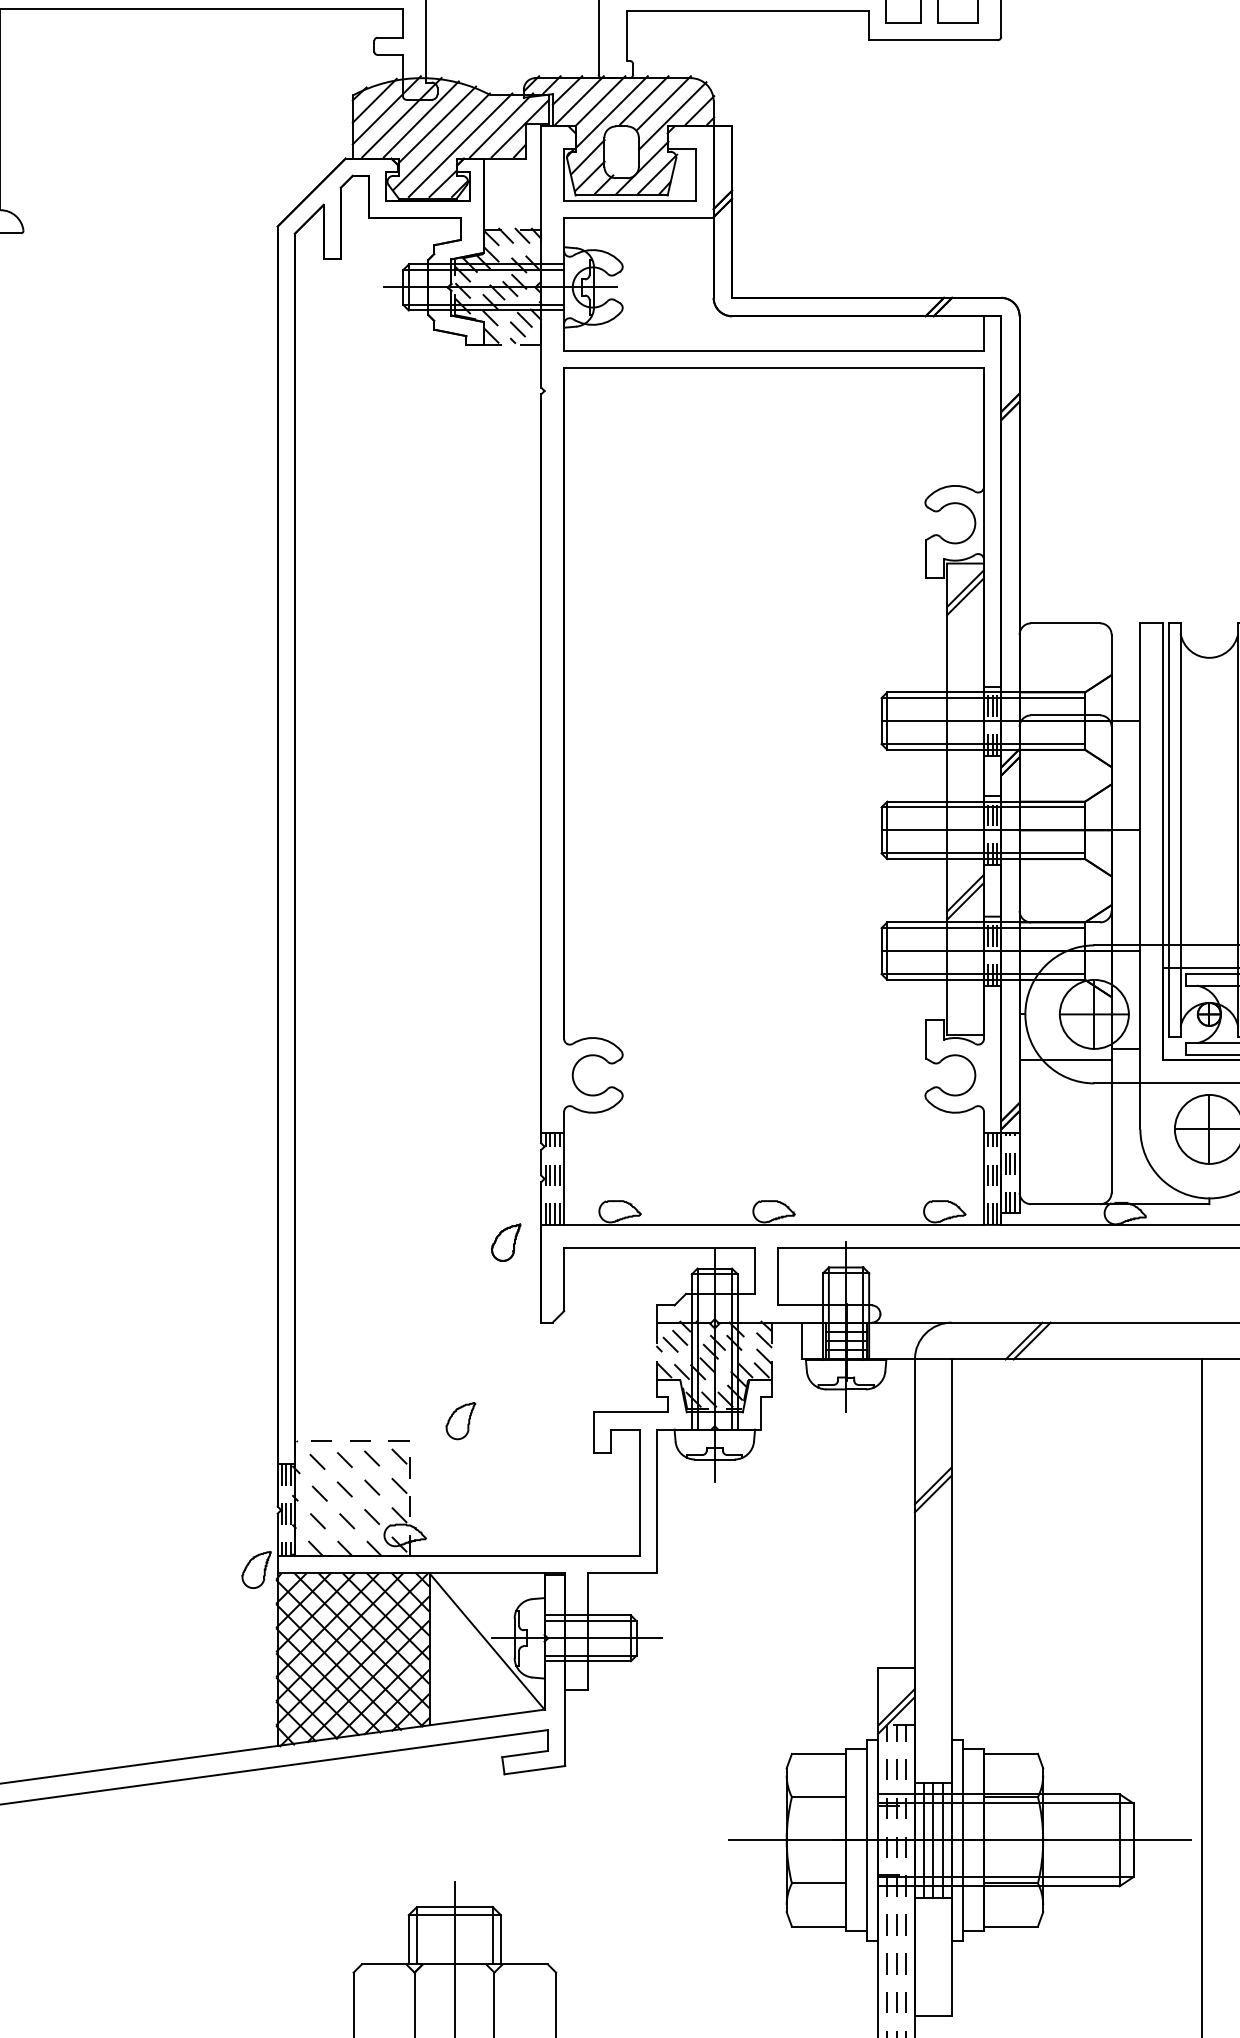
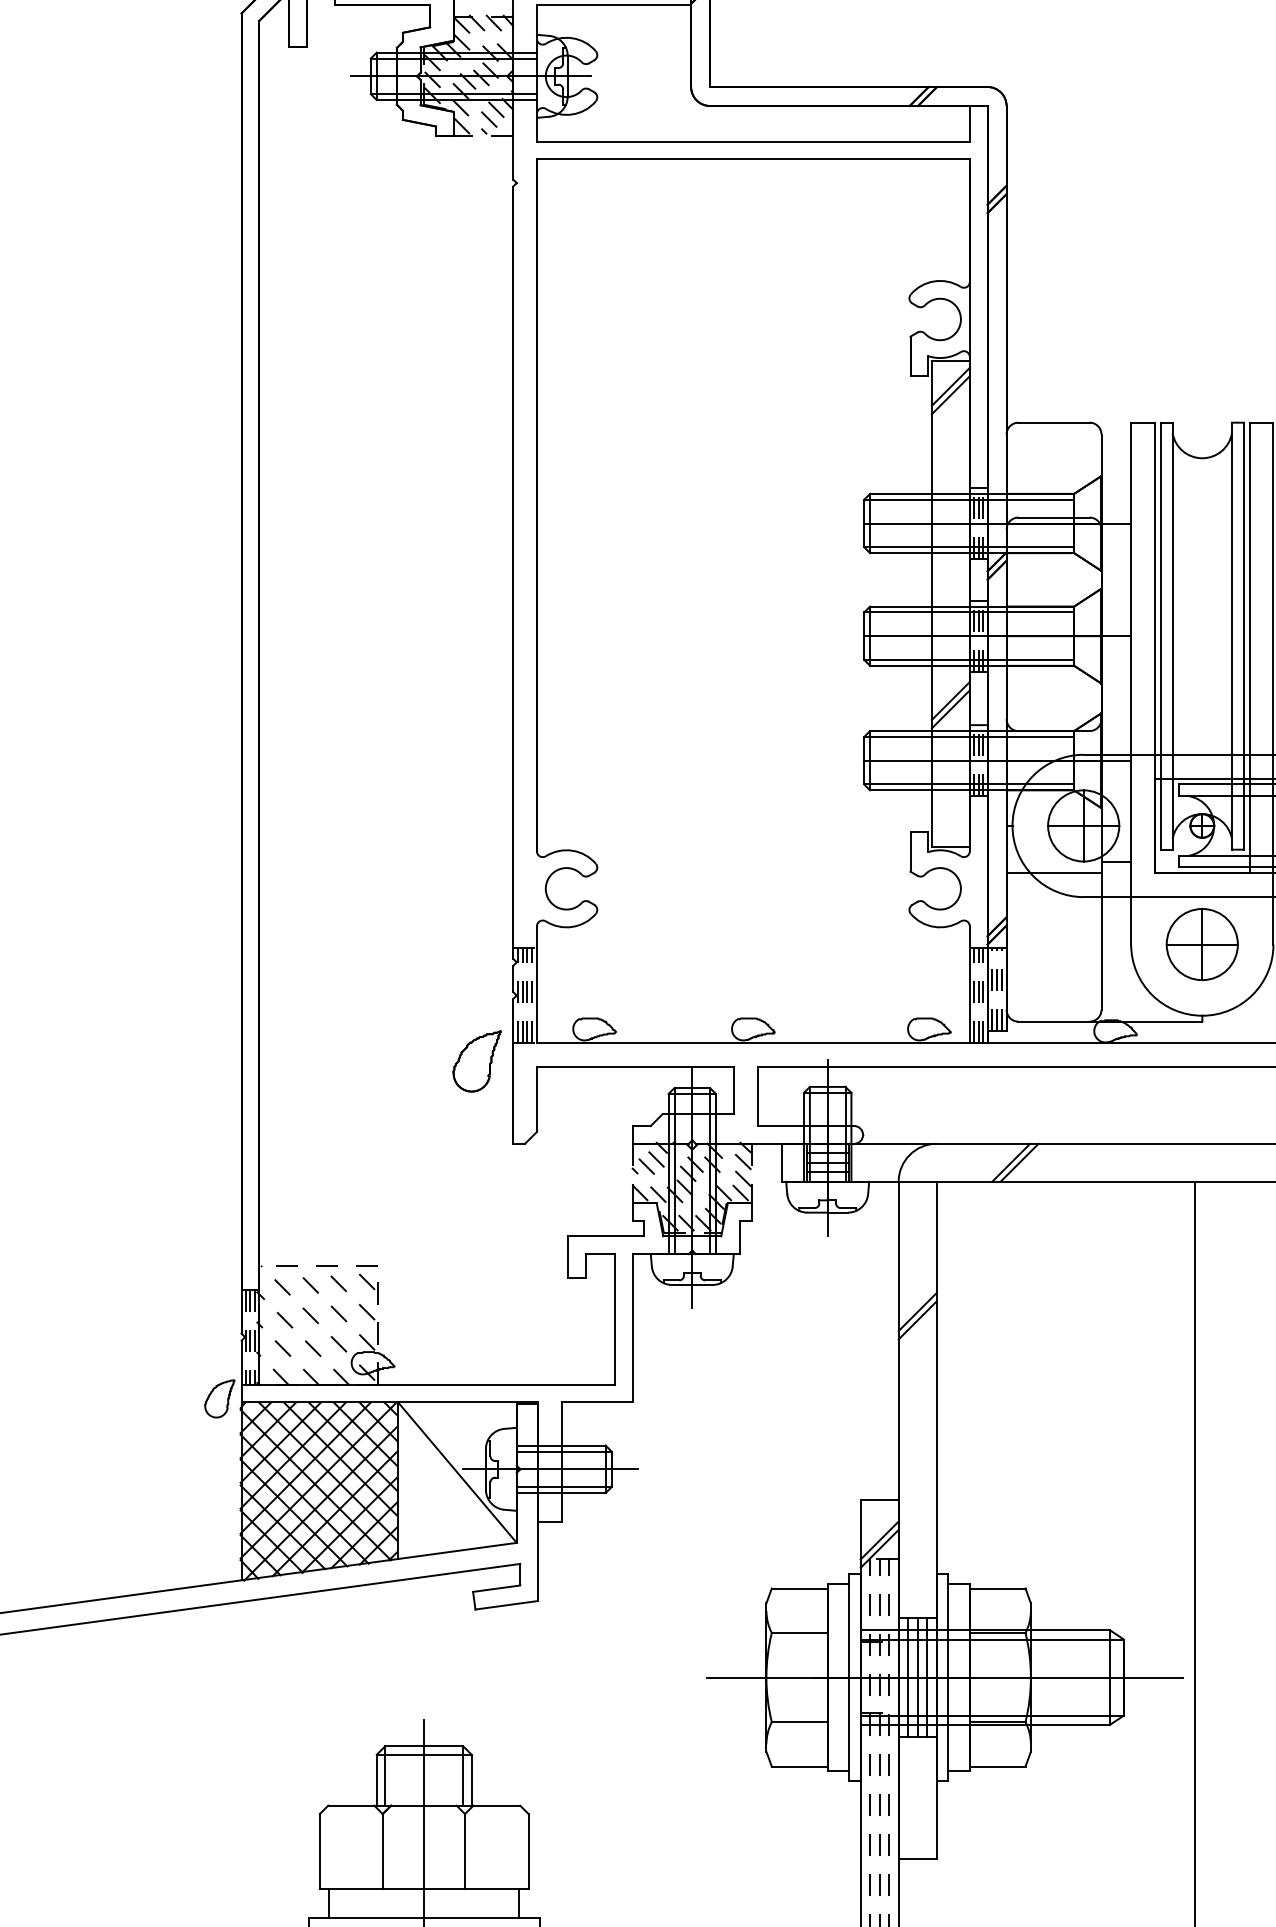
part: (506, 1242) -> (477, 1061), size x1.6
part: (460, 1421) -> (430, 1245), removed

